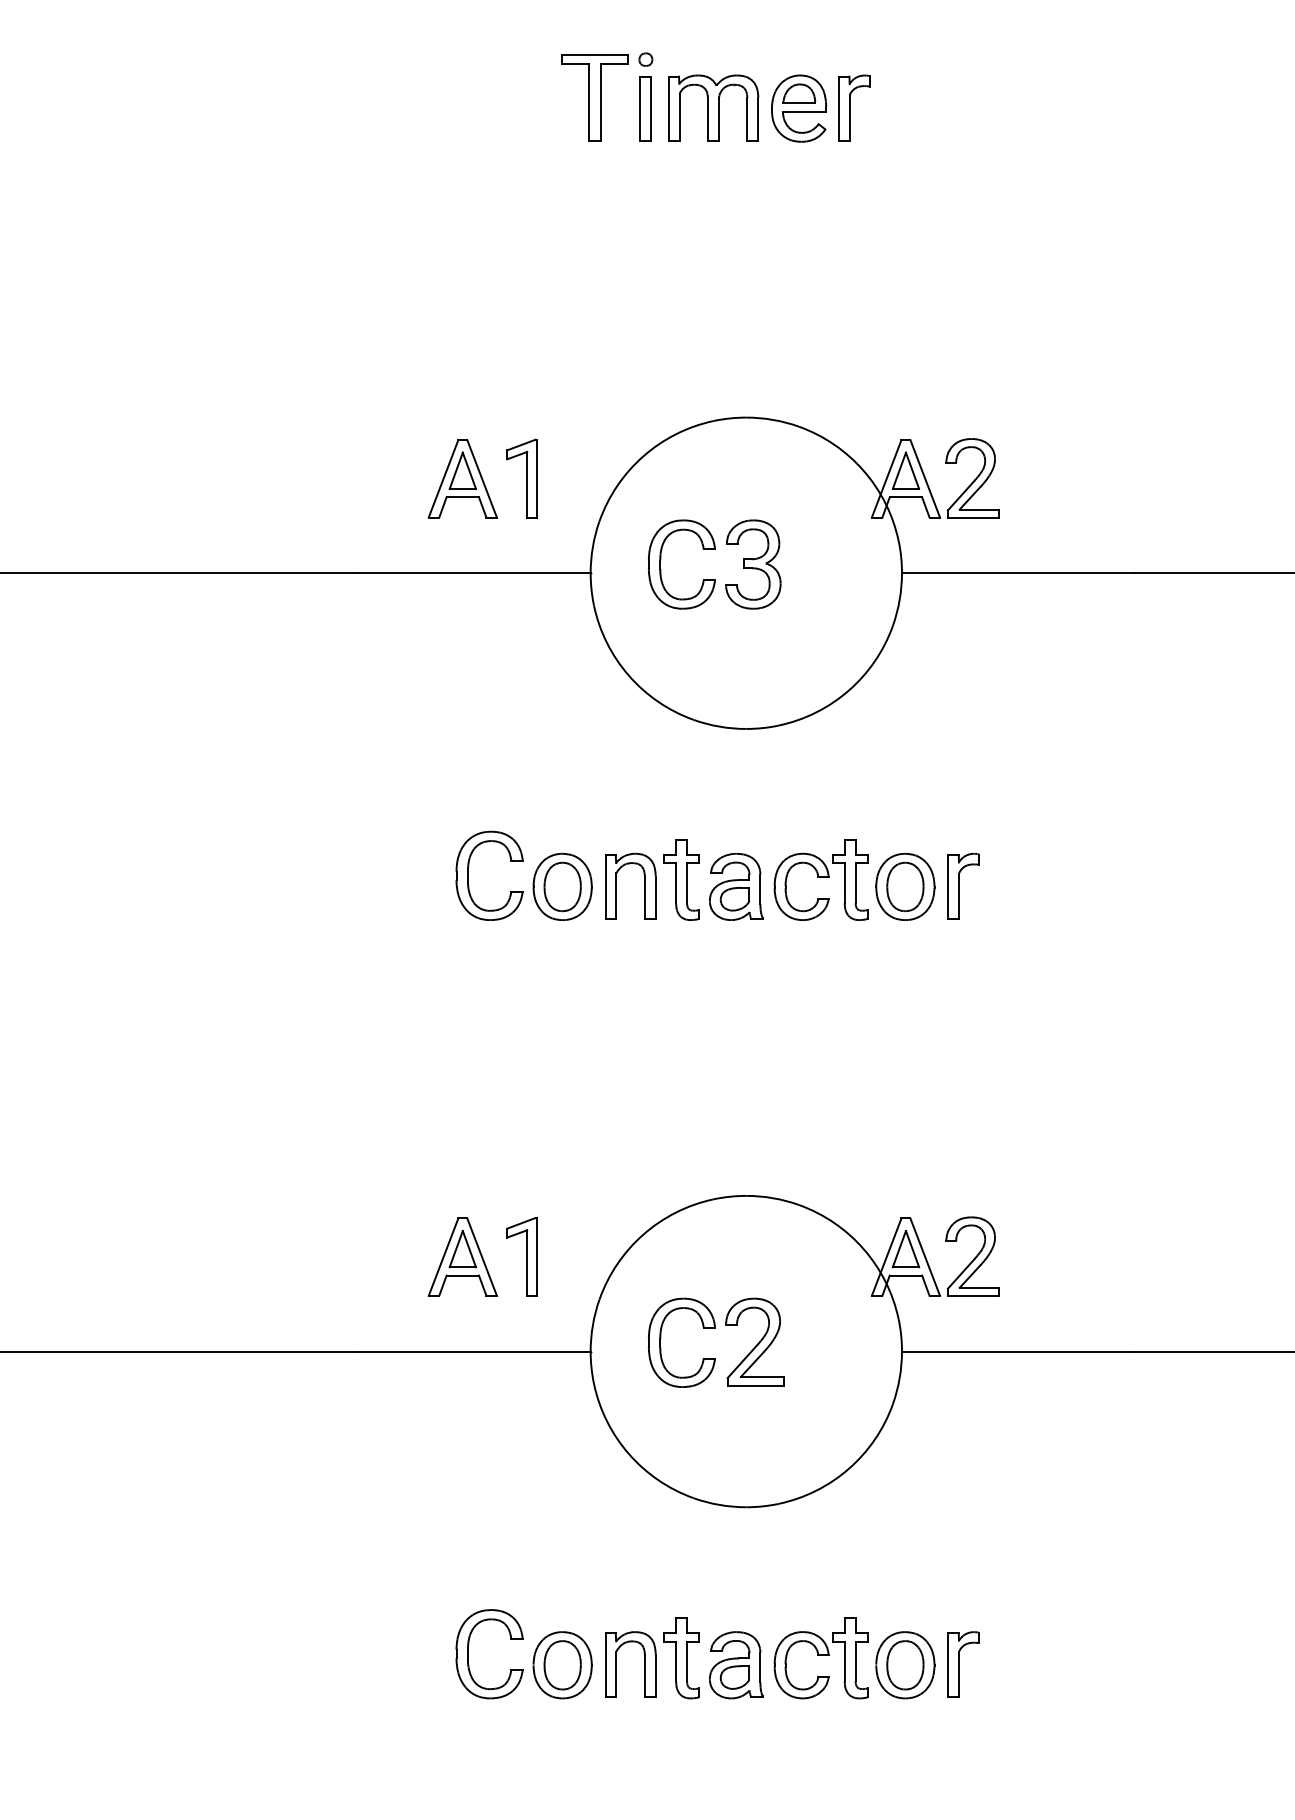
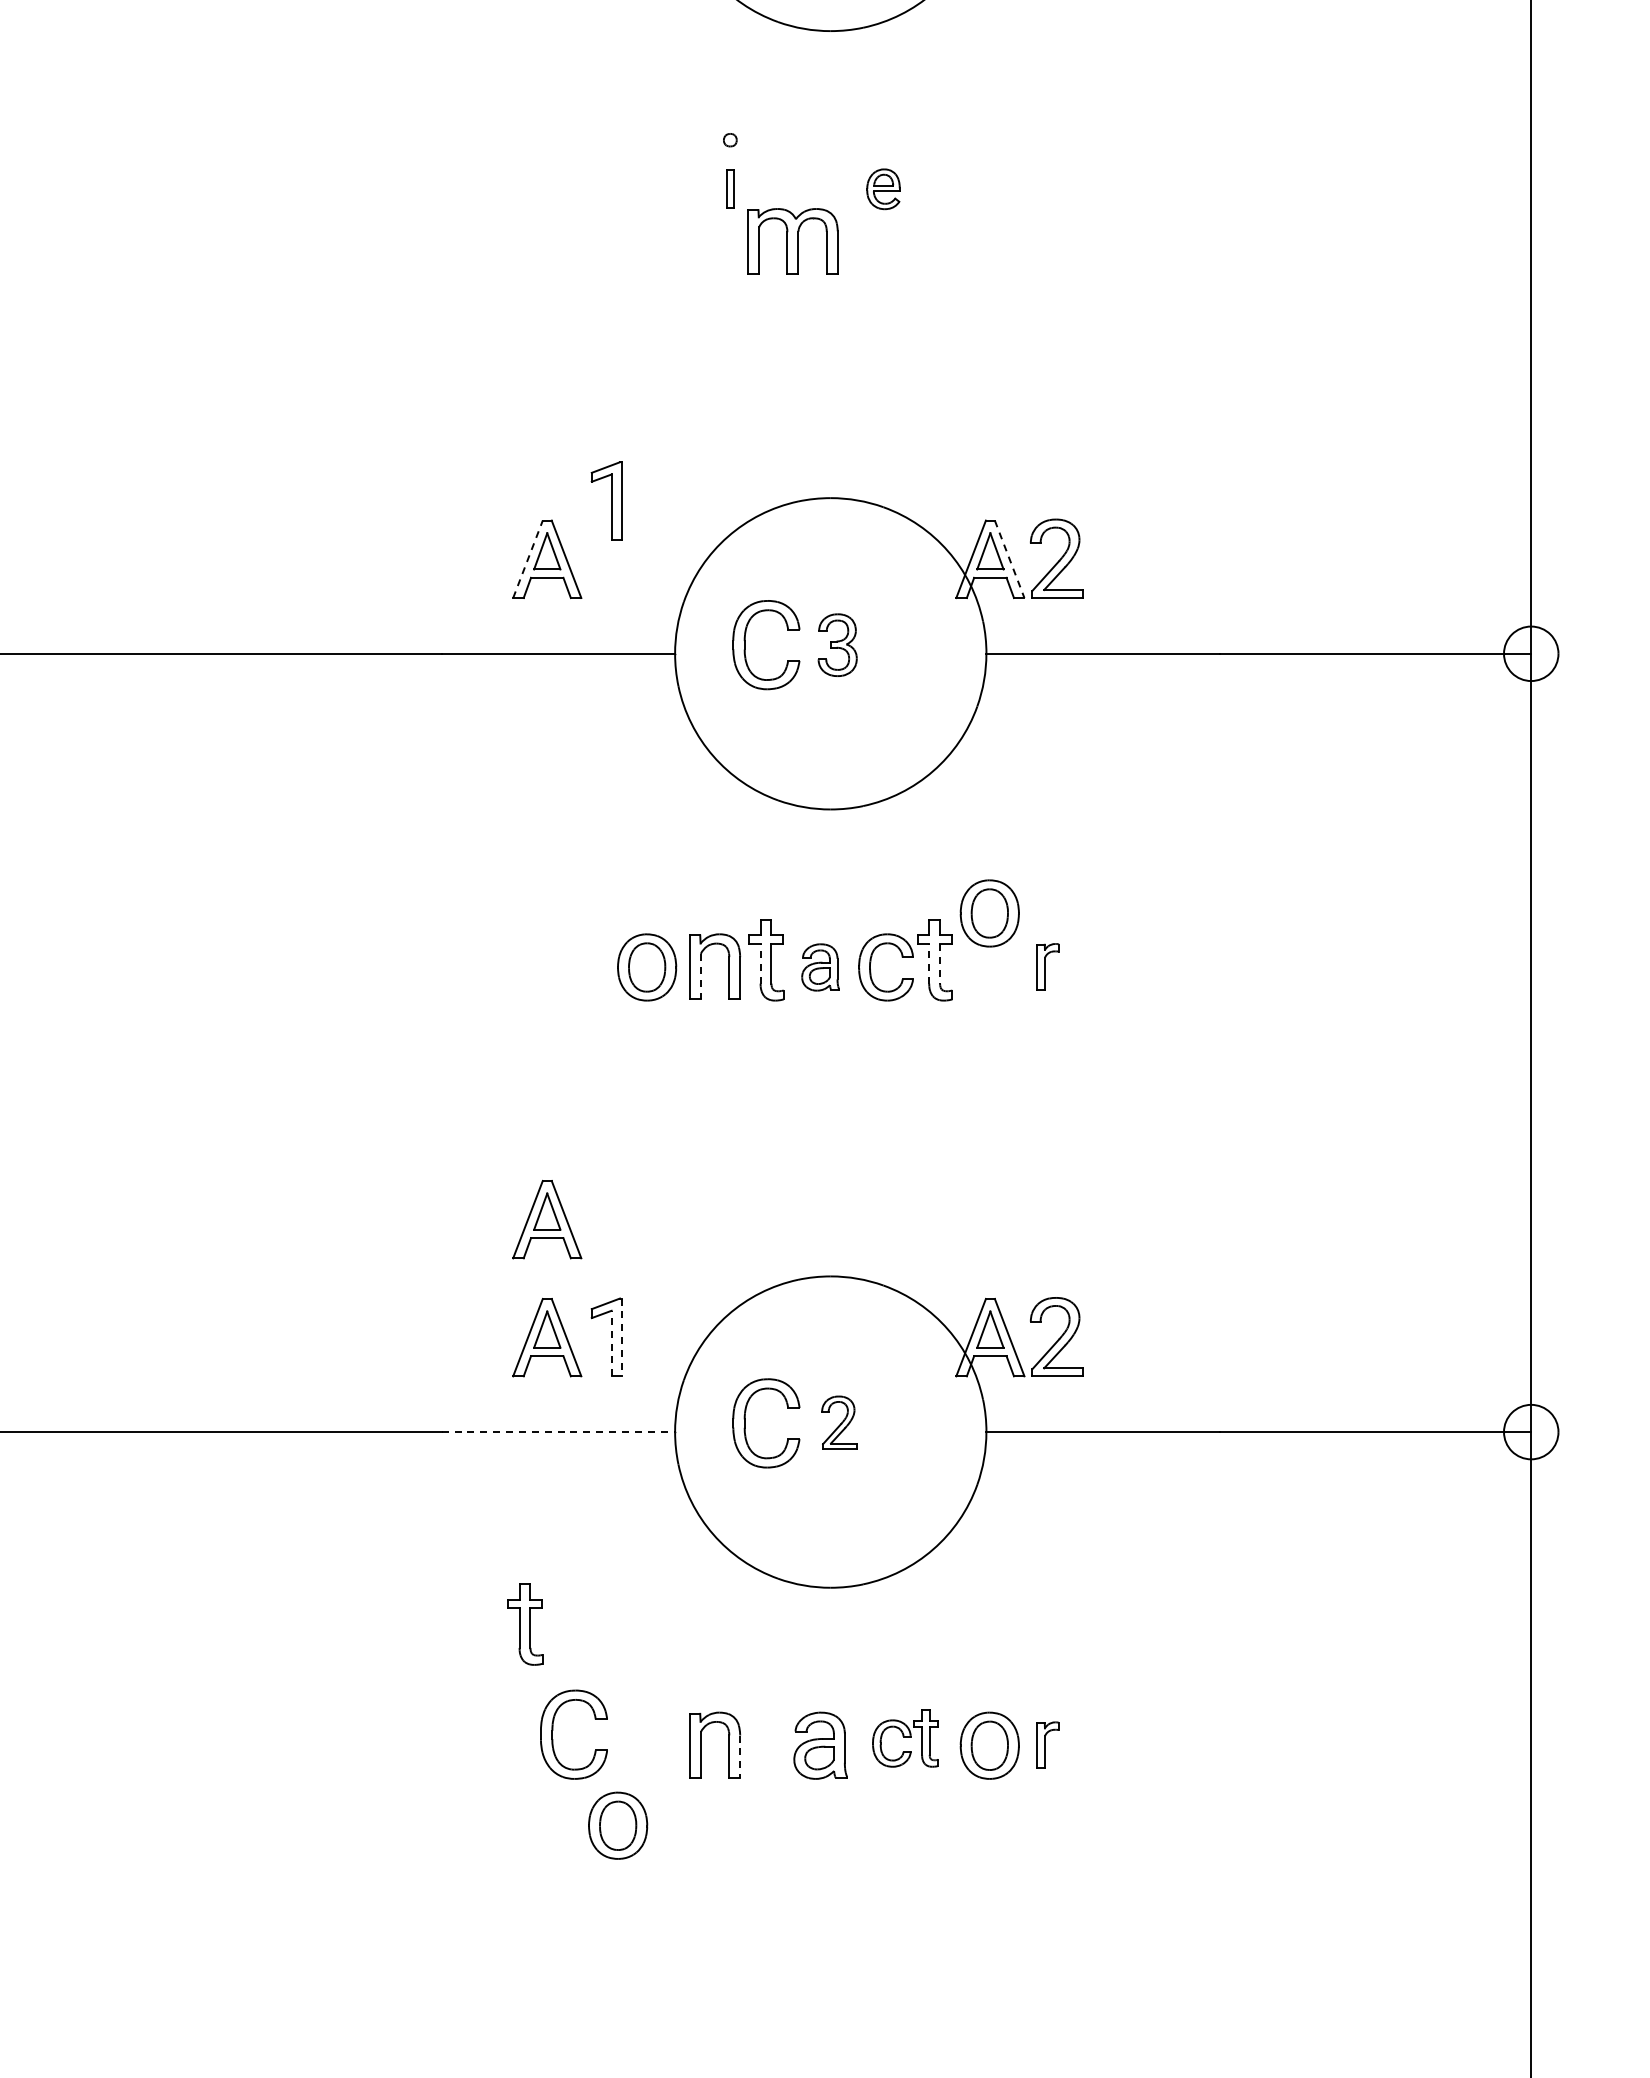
part: (595, 96) -> (679, 177), removed
part: (646, 107) -> (730, 188), size x0.6
part: (713, 107) -> (792, 241), moved
part: (854, 107) -> (938, 188), removed
part: (799, 108) -> (883, 189), size x0.6
line: (444, 477) -> (528, 558), solid -> dashed
part: (522, 477) -> (606, 500), moved
line: (925, 478) -> (1009, 559), solid -> dashed
part: (753, 564) -> (837, 645), size x0.7
part: (469, 871) -> (553, 952), removed
line: (676, 882) -> (760, 963), solid -> dashed
line: (845, 882) -> (929, 963), solid -> dashed
line: (856, 882) -> (940, 963), solid -> dashed
part: (964, 885) -> (1048, 966), size x0.7
part: (736, 886) -> (820, 967), size x0.7
part: (905, 886) -> (989, 913), moved
line: (616, 895) -> (700, 976), solid -> dashed
part: (463, 1138) -> (547, 1219), added
line: (537, 1256) -> (621, 1337), solid -> dashed
line: (527, 1262) -> (611, 1343), solid -> dashed
part: (755, 1341) -> (839, 1422), size x0.6
line: (474, 1351) -> (558, 1432), solid -> dashed
part: (682, 1657) -> (525, 1624), moved
part: (821, 1657) -> (905, 1738), size x0.7
part: (964, 1663) -> (1048, 1744), size x0.7
part: (563, 1664) -> (618, 1825), moved
line: (656, 1676) -> (740, 1757), solid -> dashed

